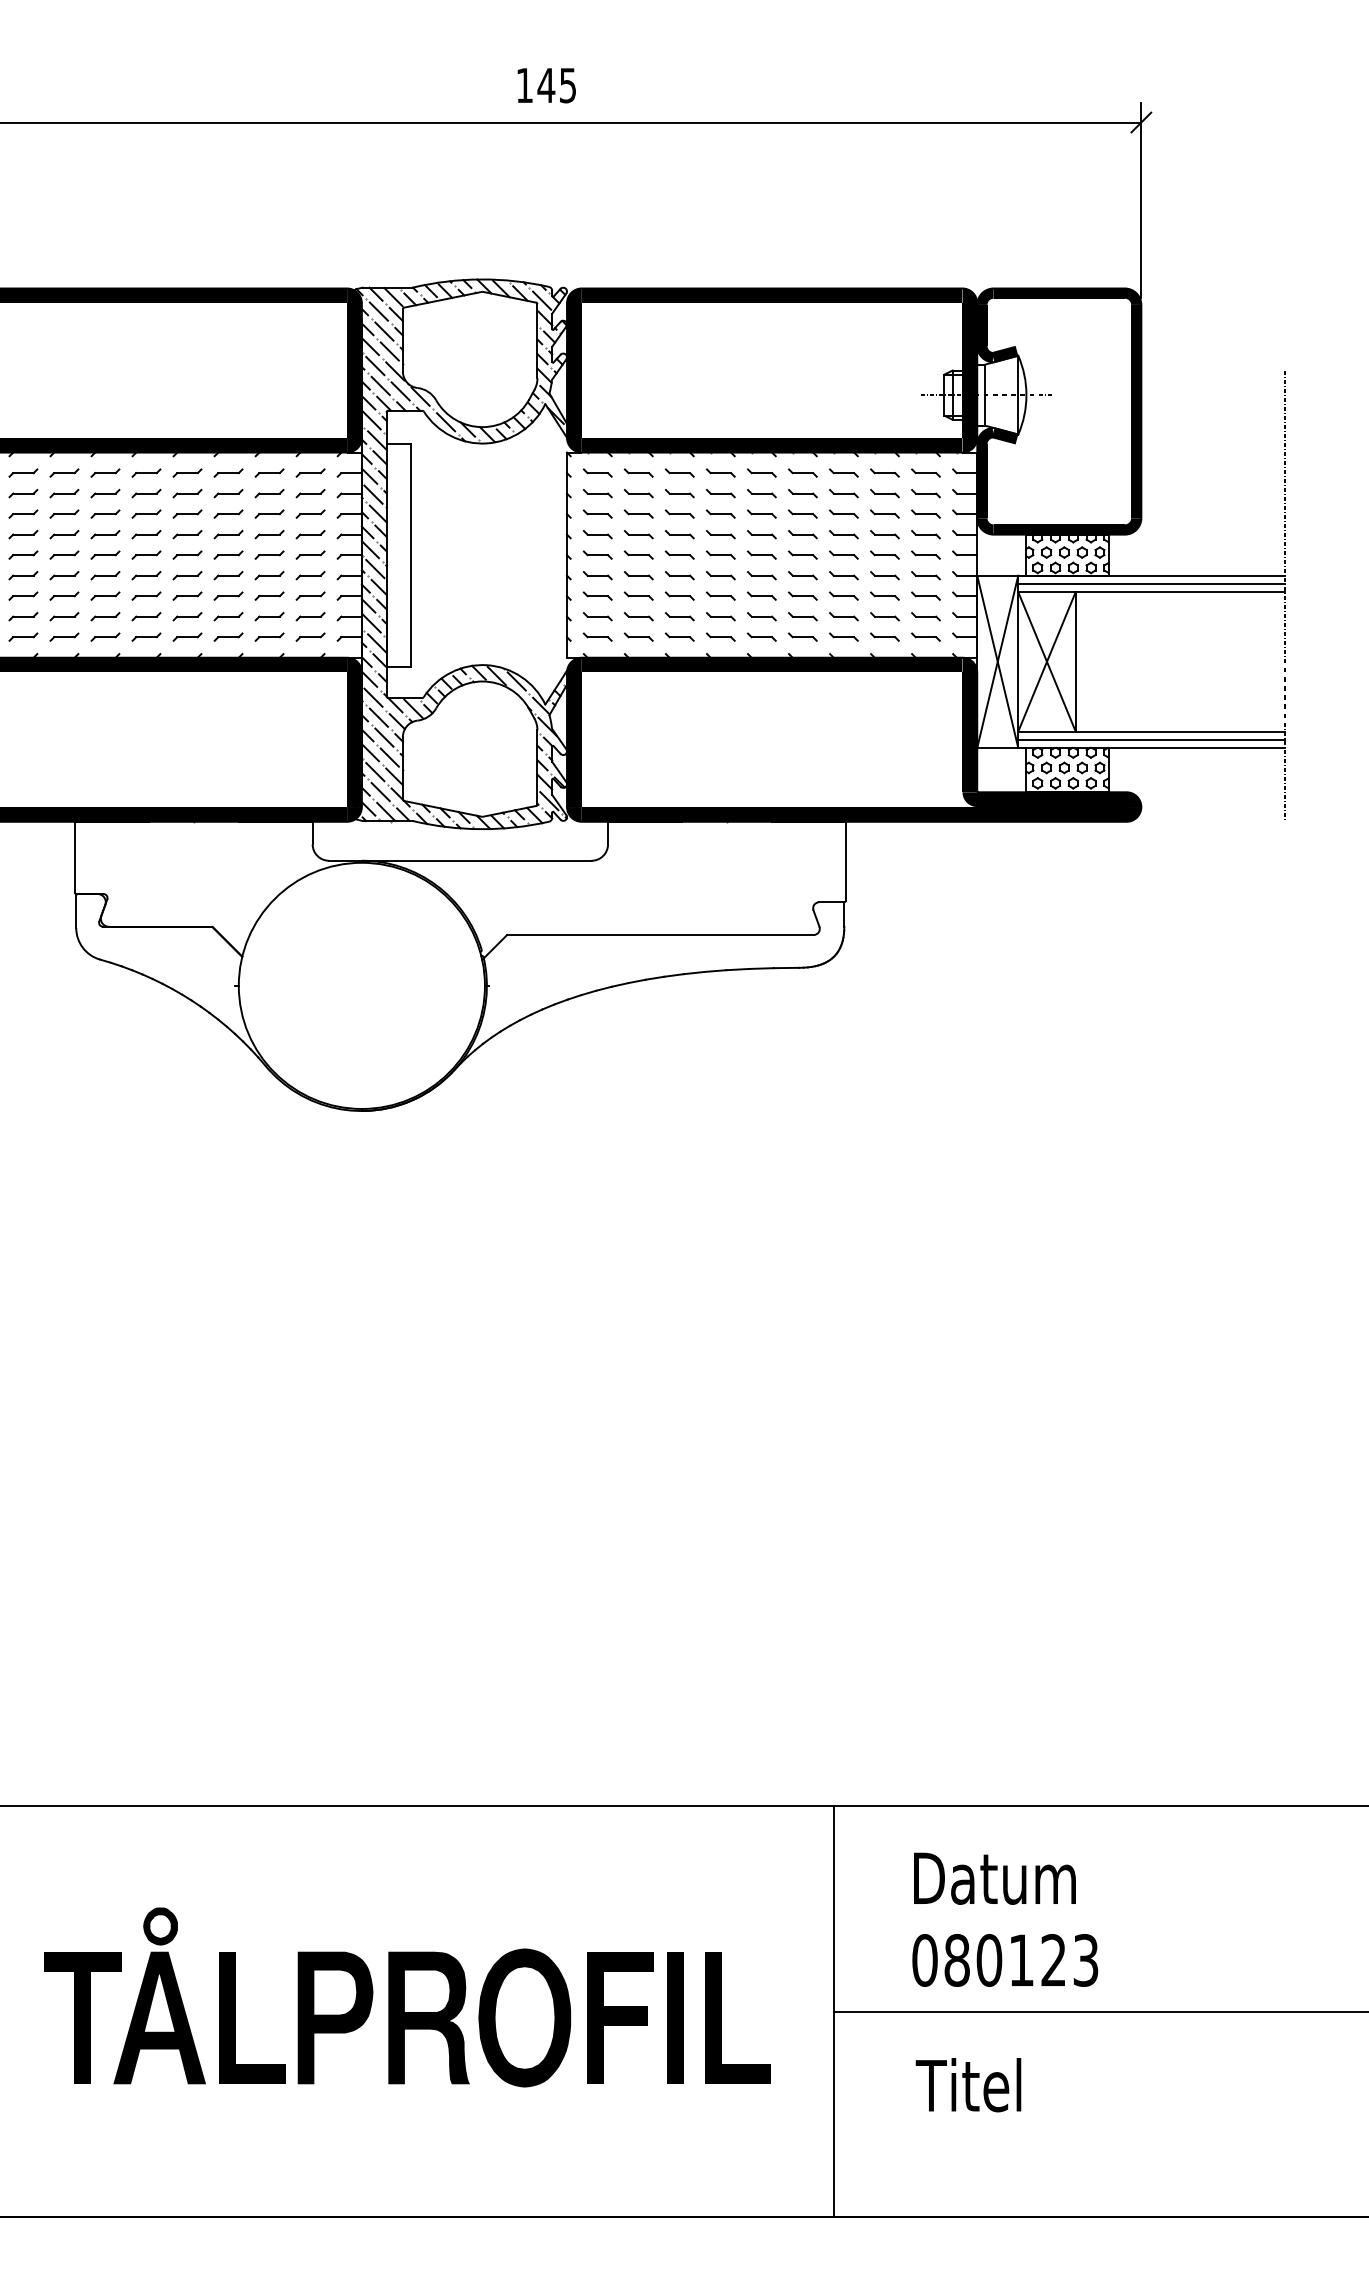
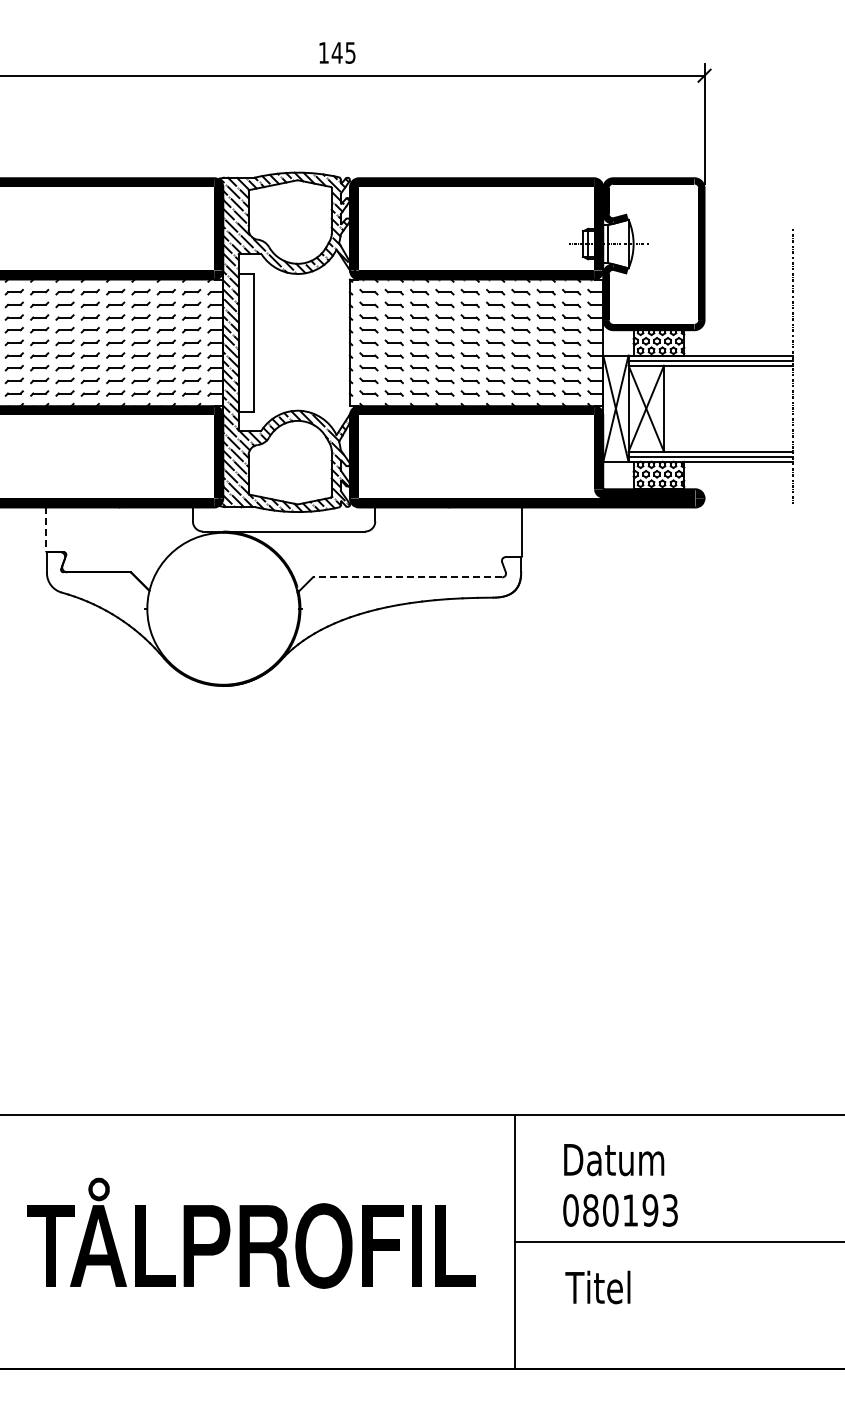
line: (75, 857) -> (46, 529), solid -> dashed
line: (660, 935) -> (407, 577), solid -> dashed
text: (1053, 1960) -> (650, 1210), 080123 -> 080193

